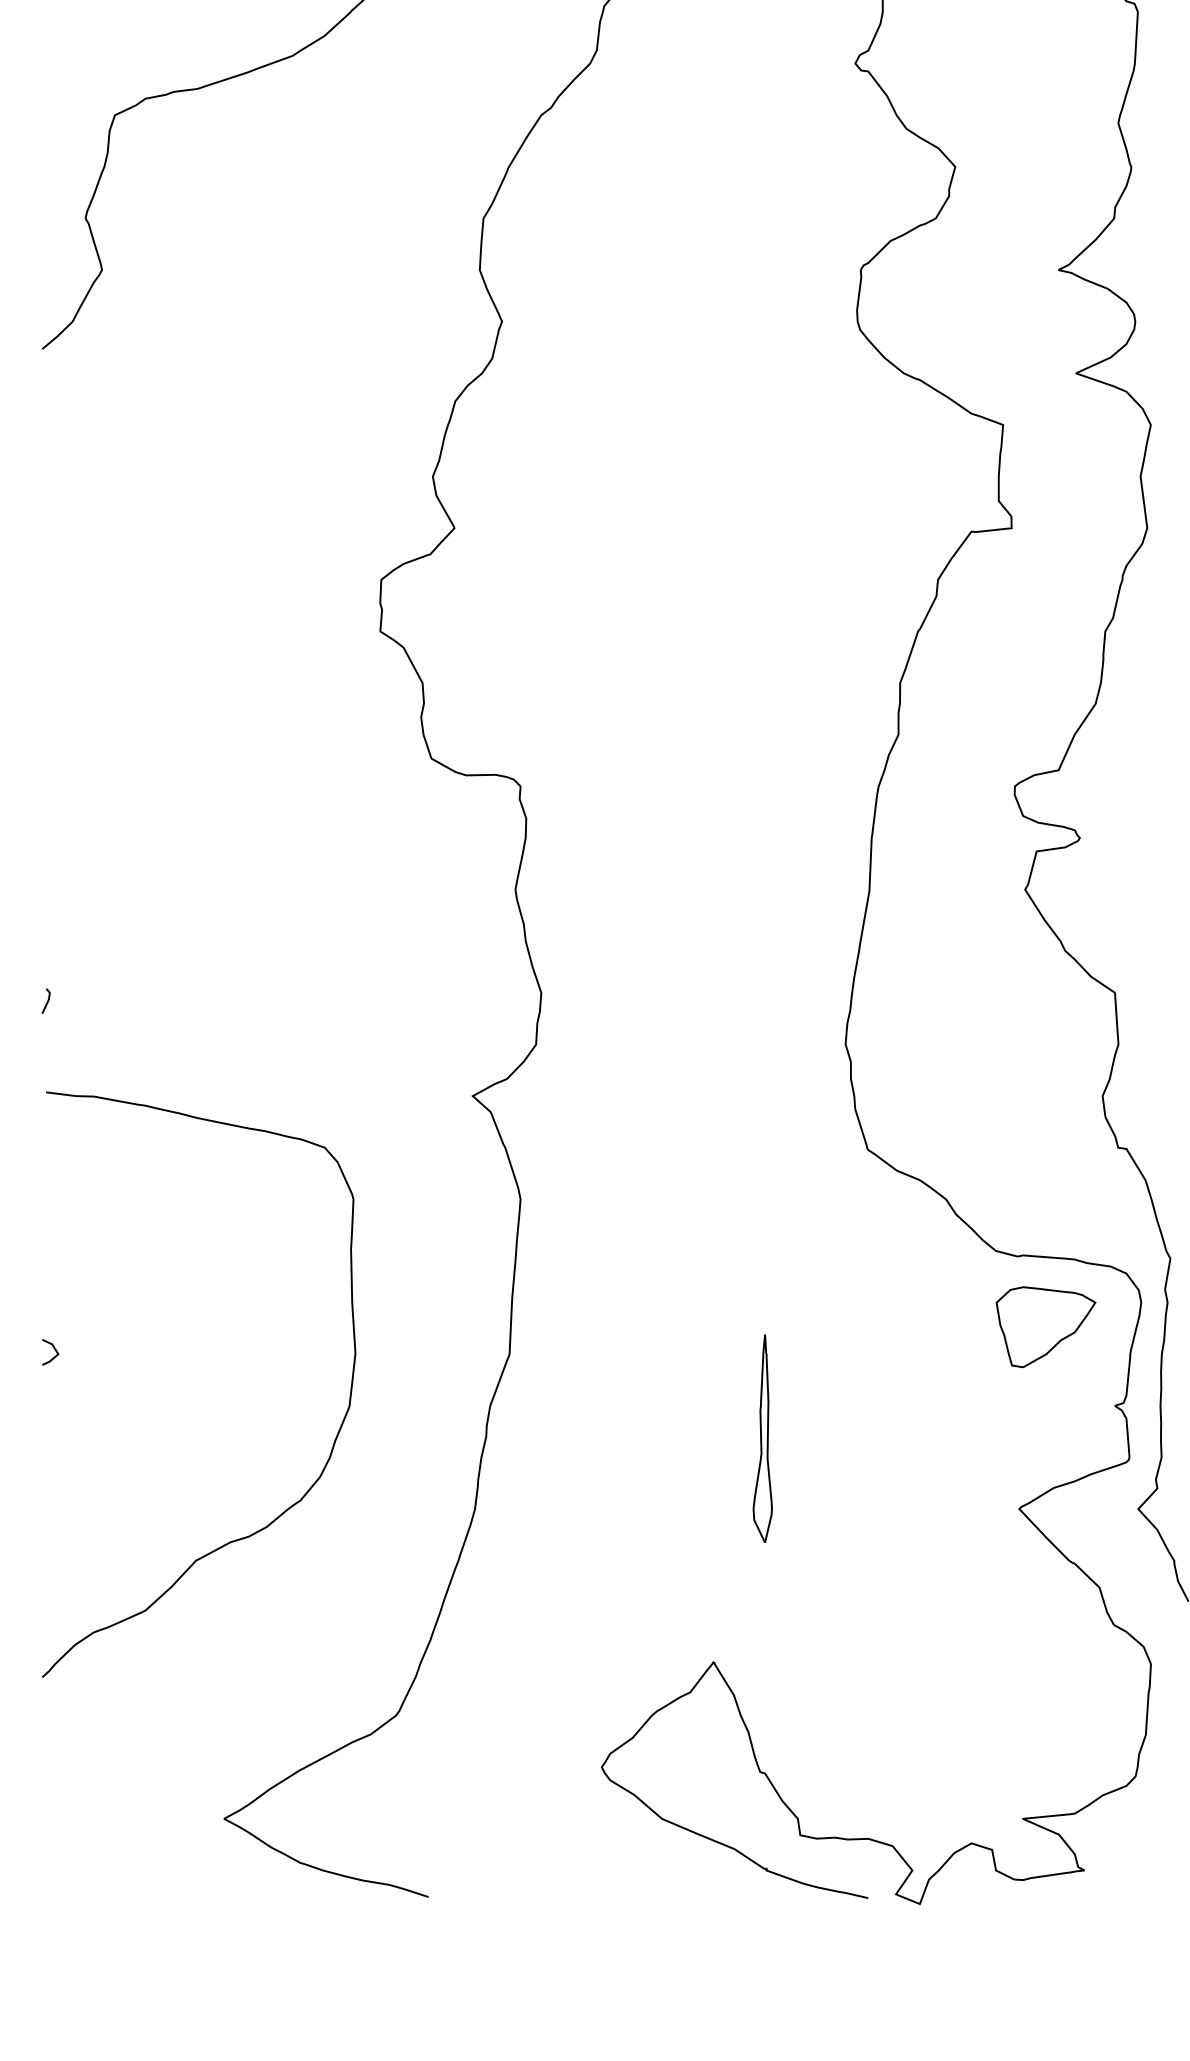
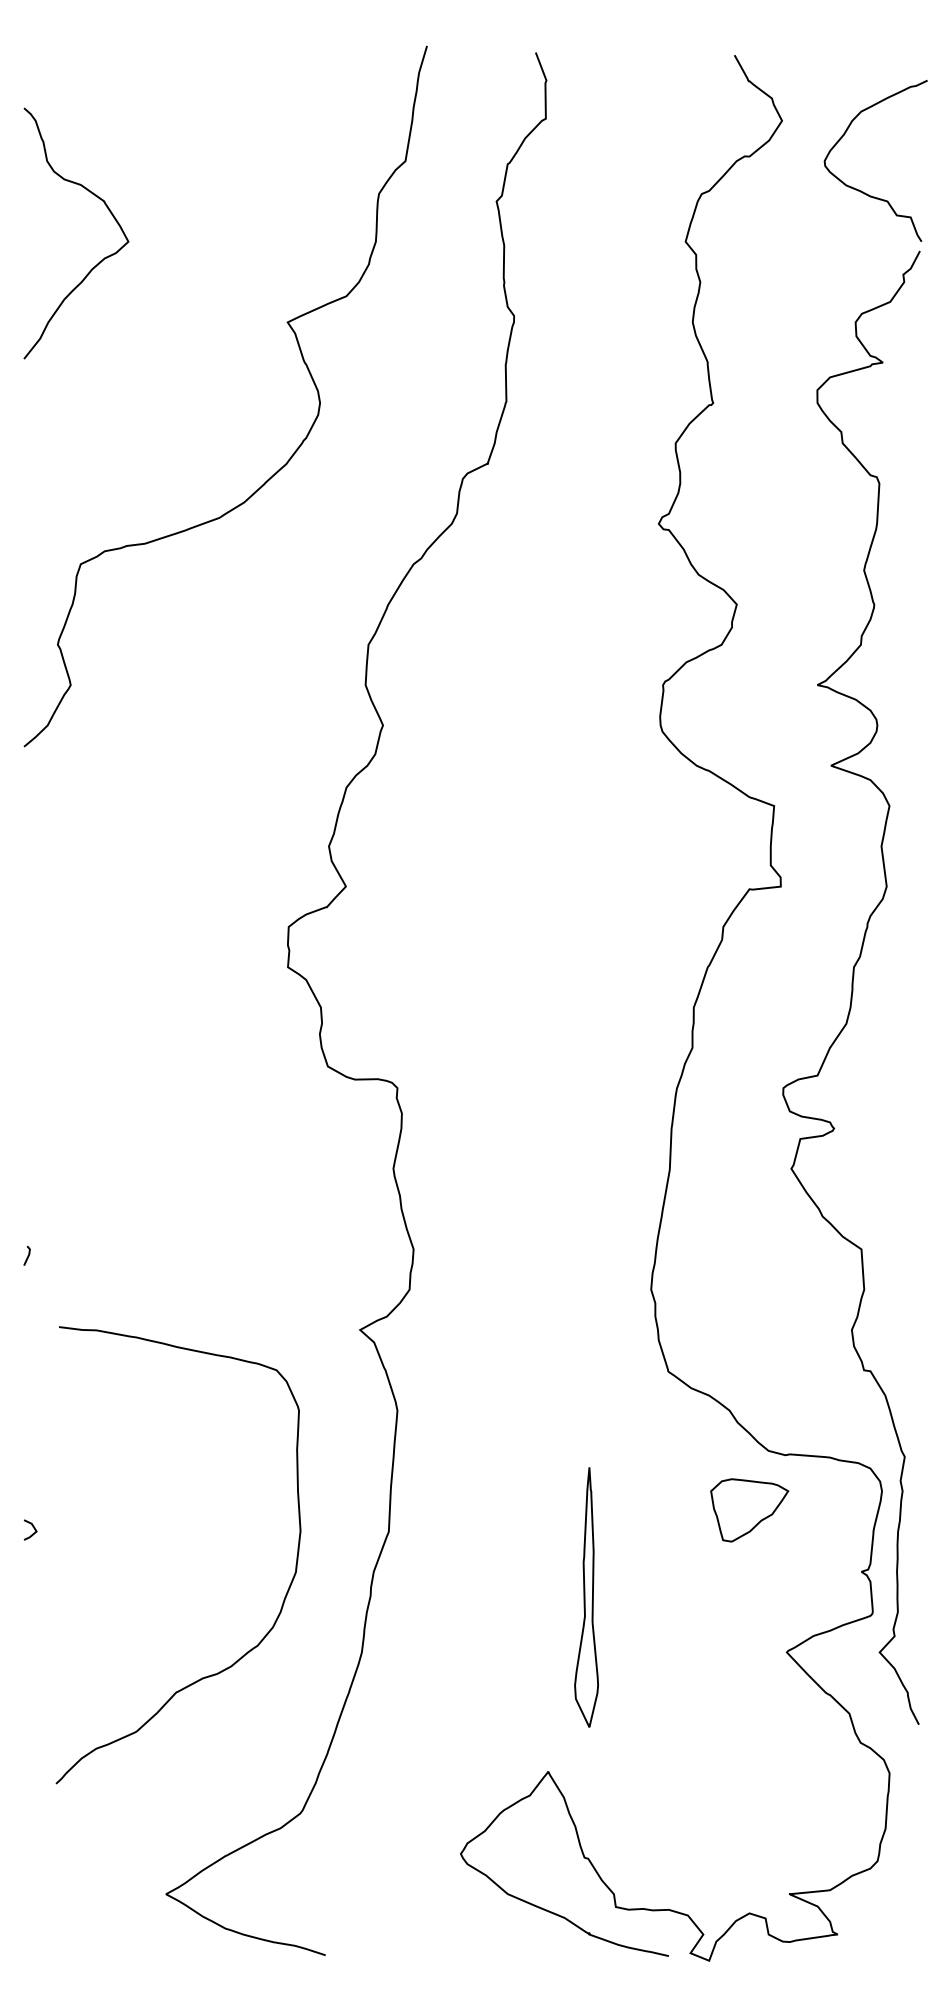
part: (1045, 1327) -> (749, 1510), moved
curve: (334, 1437) -> (284, 1596), moved
part: (762, 1438) -> (586, 1597), size x1.6

